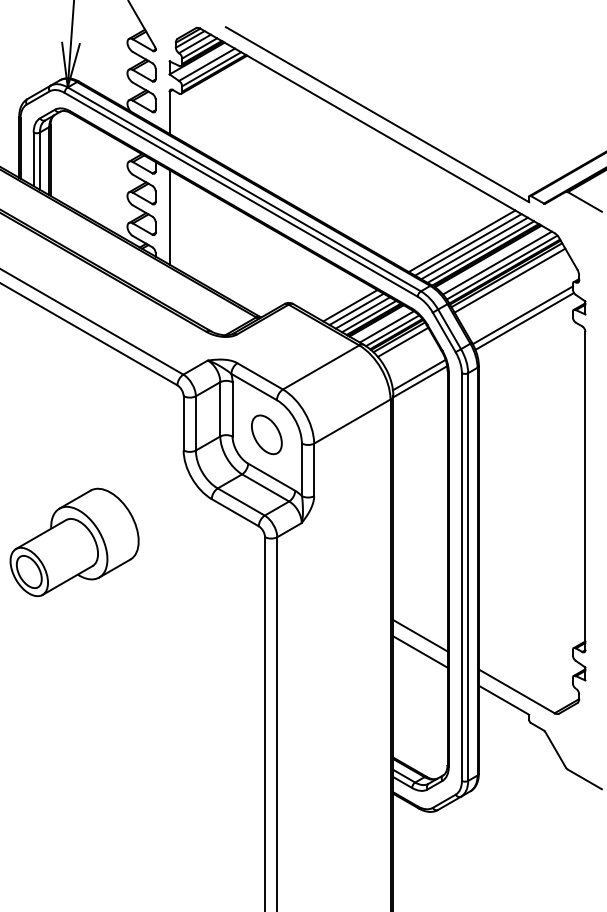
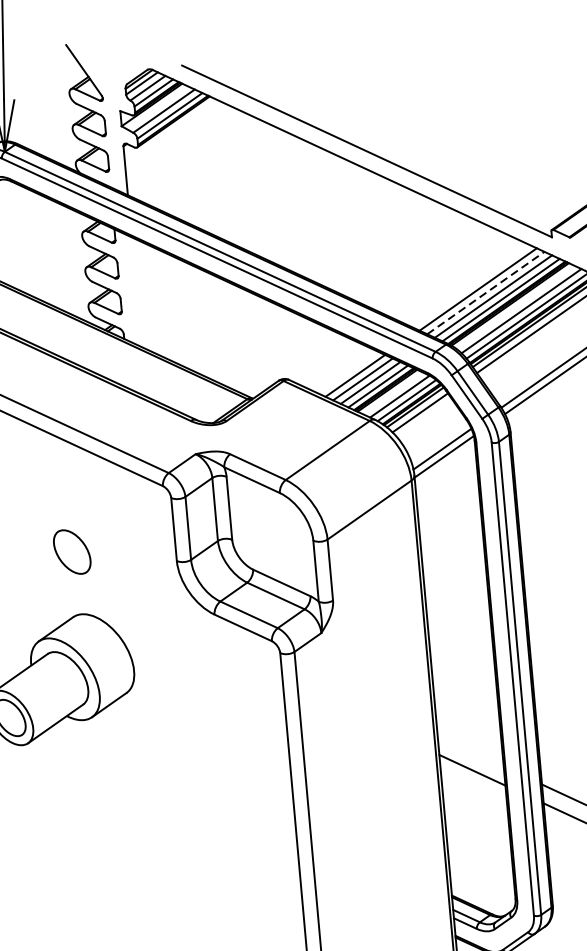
line: (169, 217) -> (136, 292), removed
line: (468, 244) -> (486, 292), solid -> dashed
part: (266, 434) -> (71, 551), moved
line: (420, 635) -> (470, 751), removed

